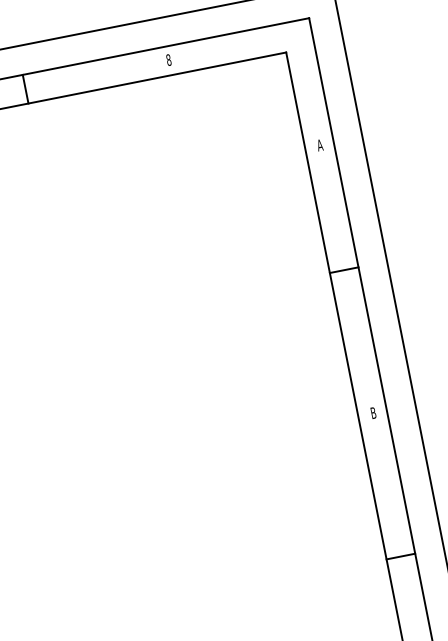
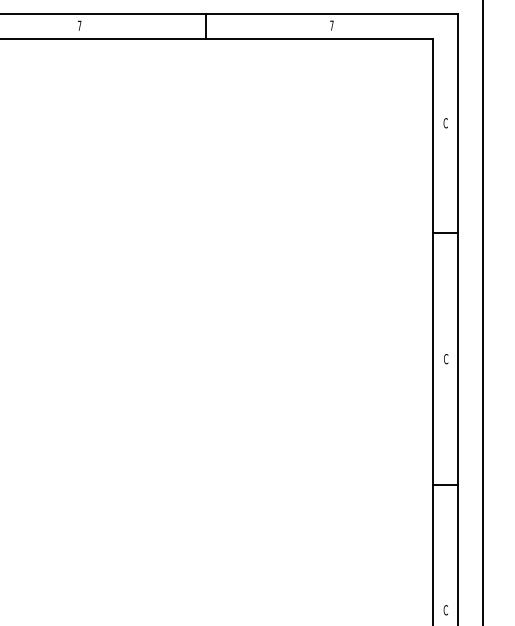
text: (168, 59) -> (331, 25), 8 -> 7
text: (319, 145) -> (445, 123), A -> C
text: (374, 413) -> (446, 359), B -> C

